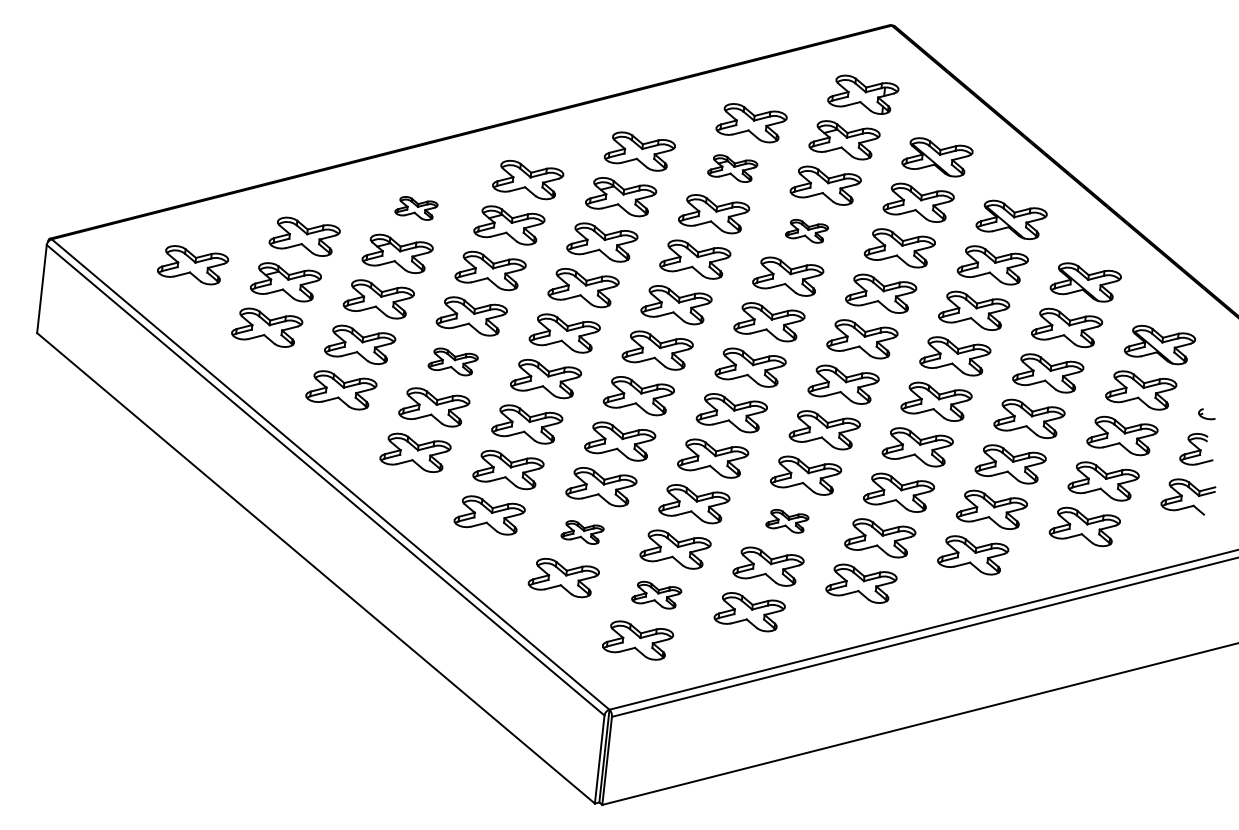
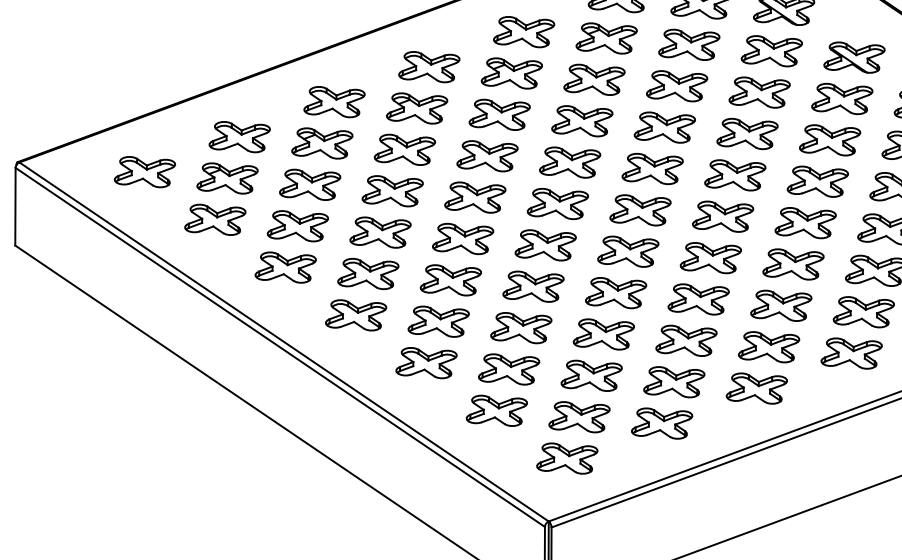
part: (732, 168) -> (606, 38), size x1.43
part: (416, 208) -> (334, 102), size x1.67
part: (806, 231) -> (676, 86), size x1.67
part: (453, 361) -> (380, 232), size x1.43
part: (787, 521) -> (686, 341), size x1.67
part: (582, 532) -> (508, 369), size x1.67
part: (656, 595) -> (579, 417), size x1.43

